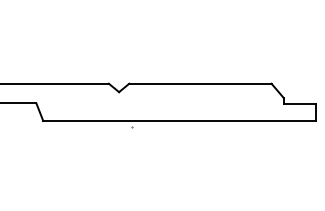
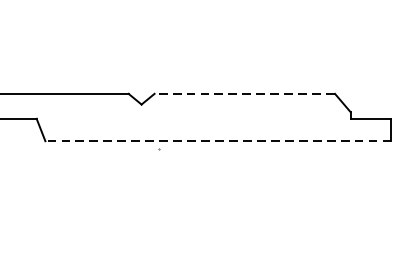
line: (199, 83) -> (243, 93), solid -> dashed
line: (179, 121) -> (218, 141), solid -> dashed

